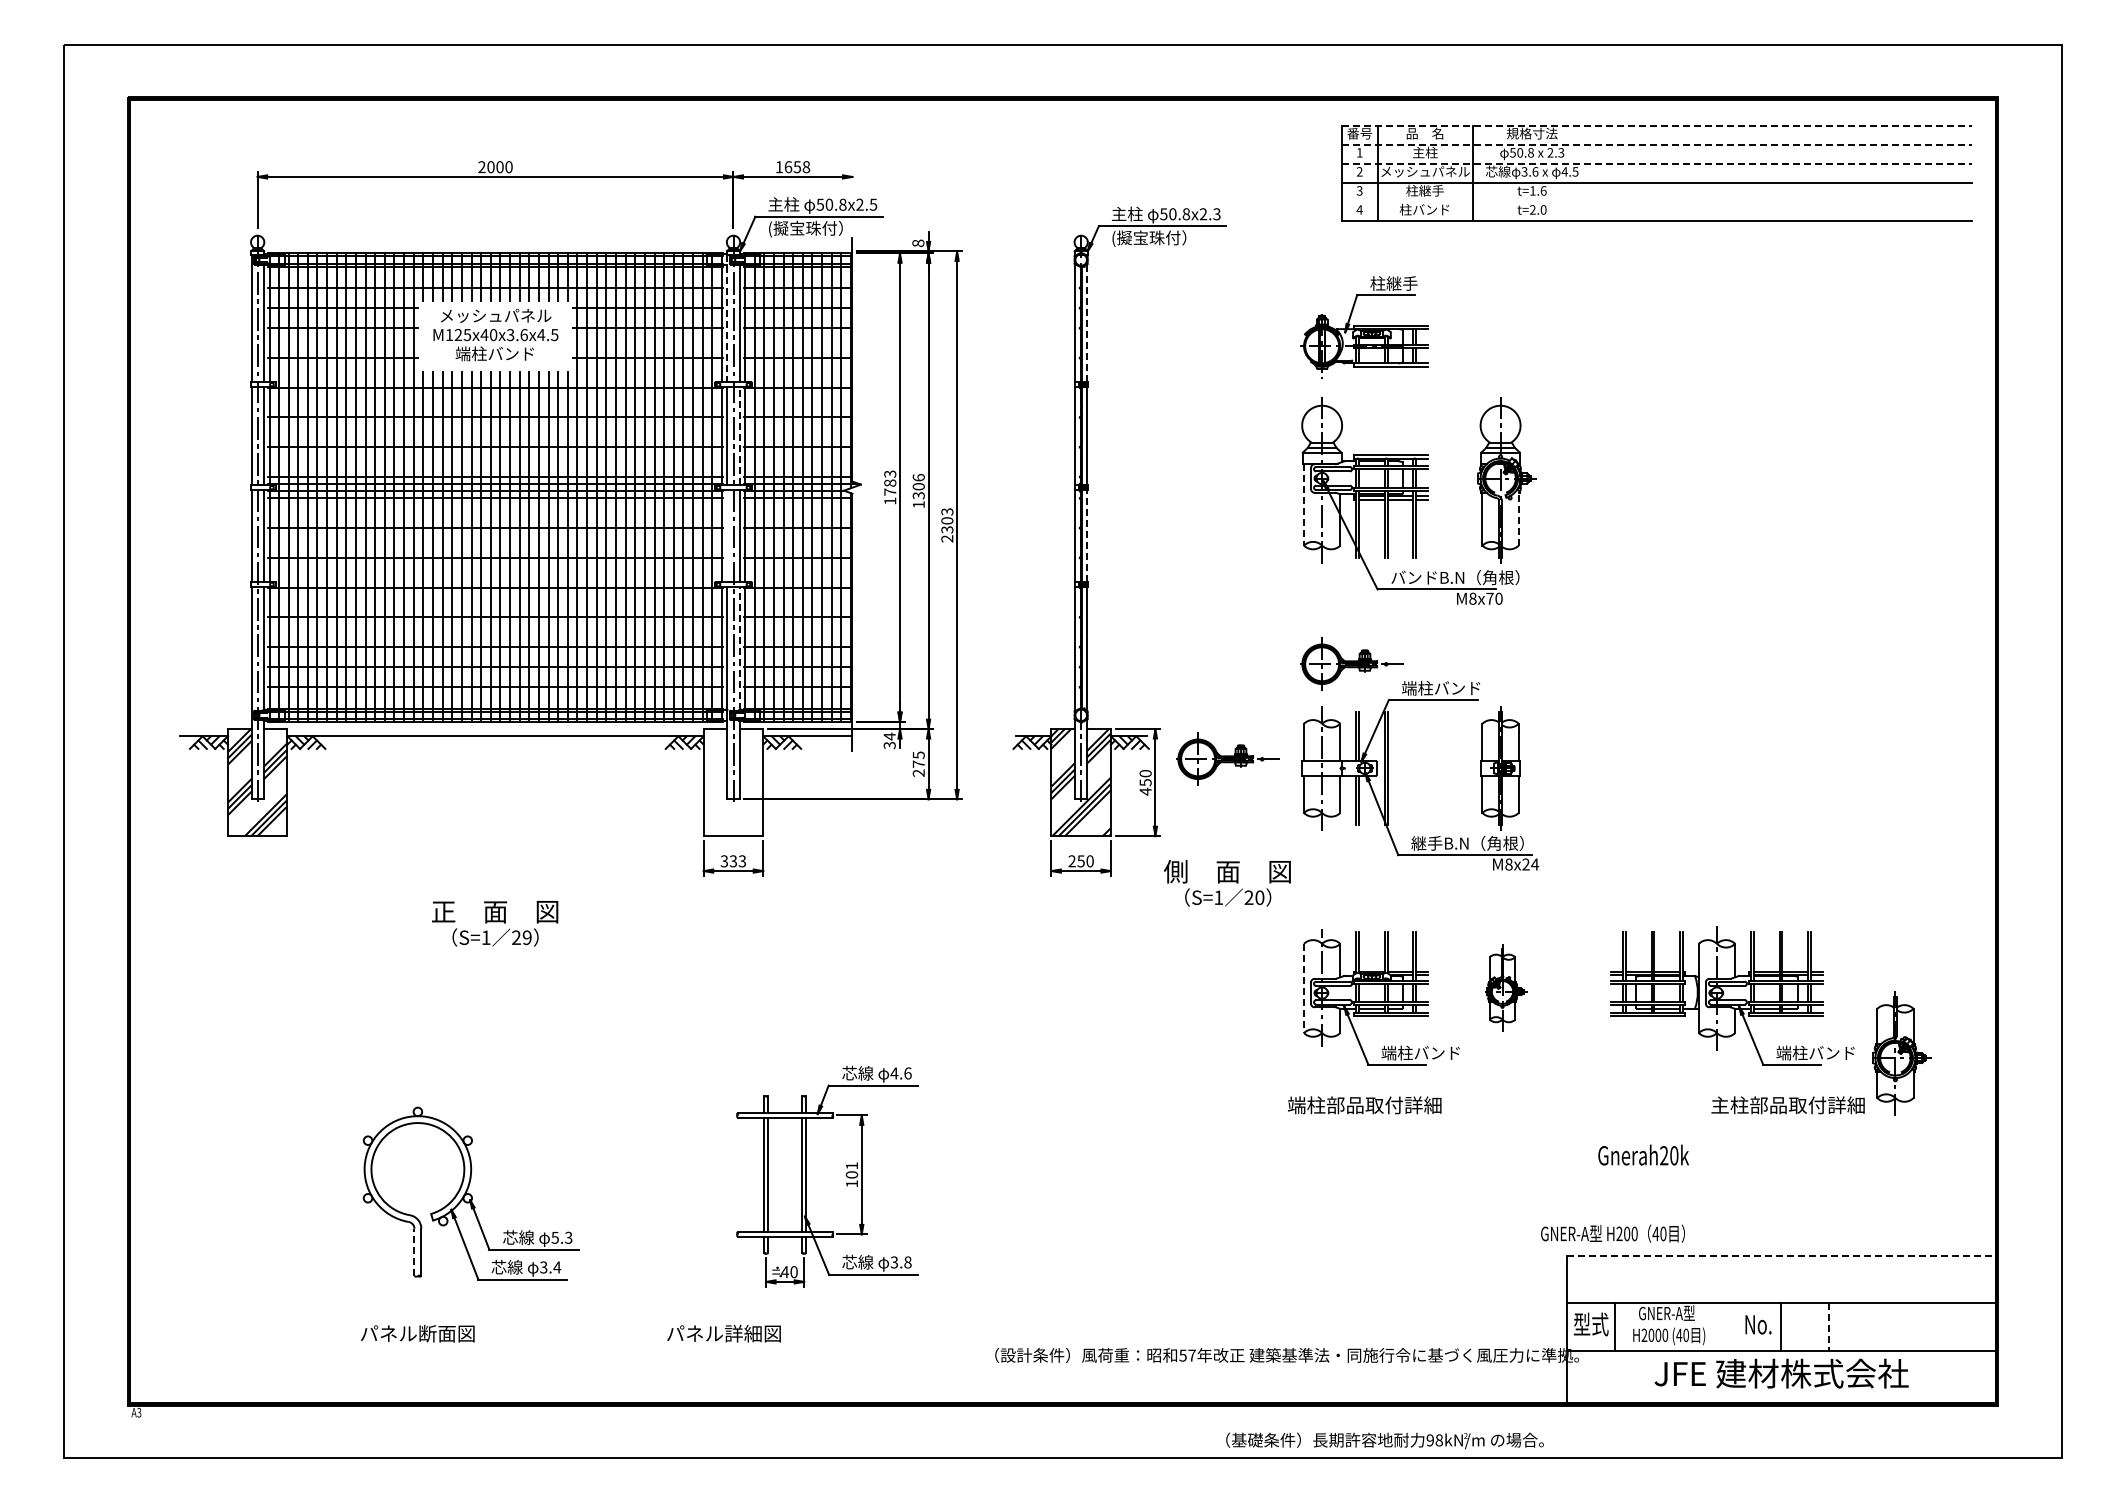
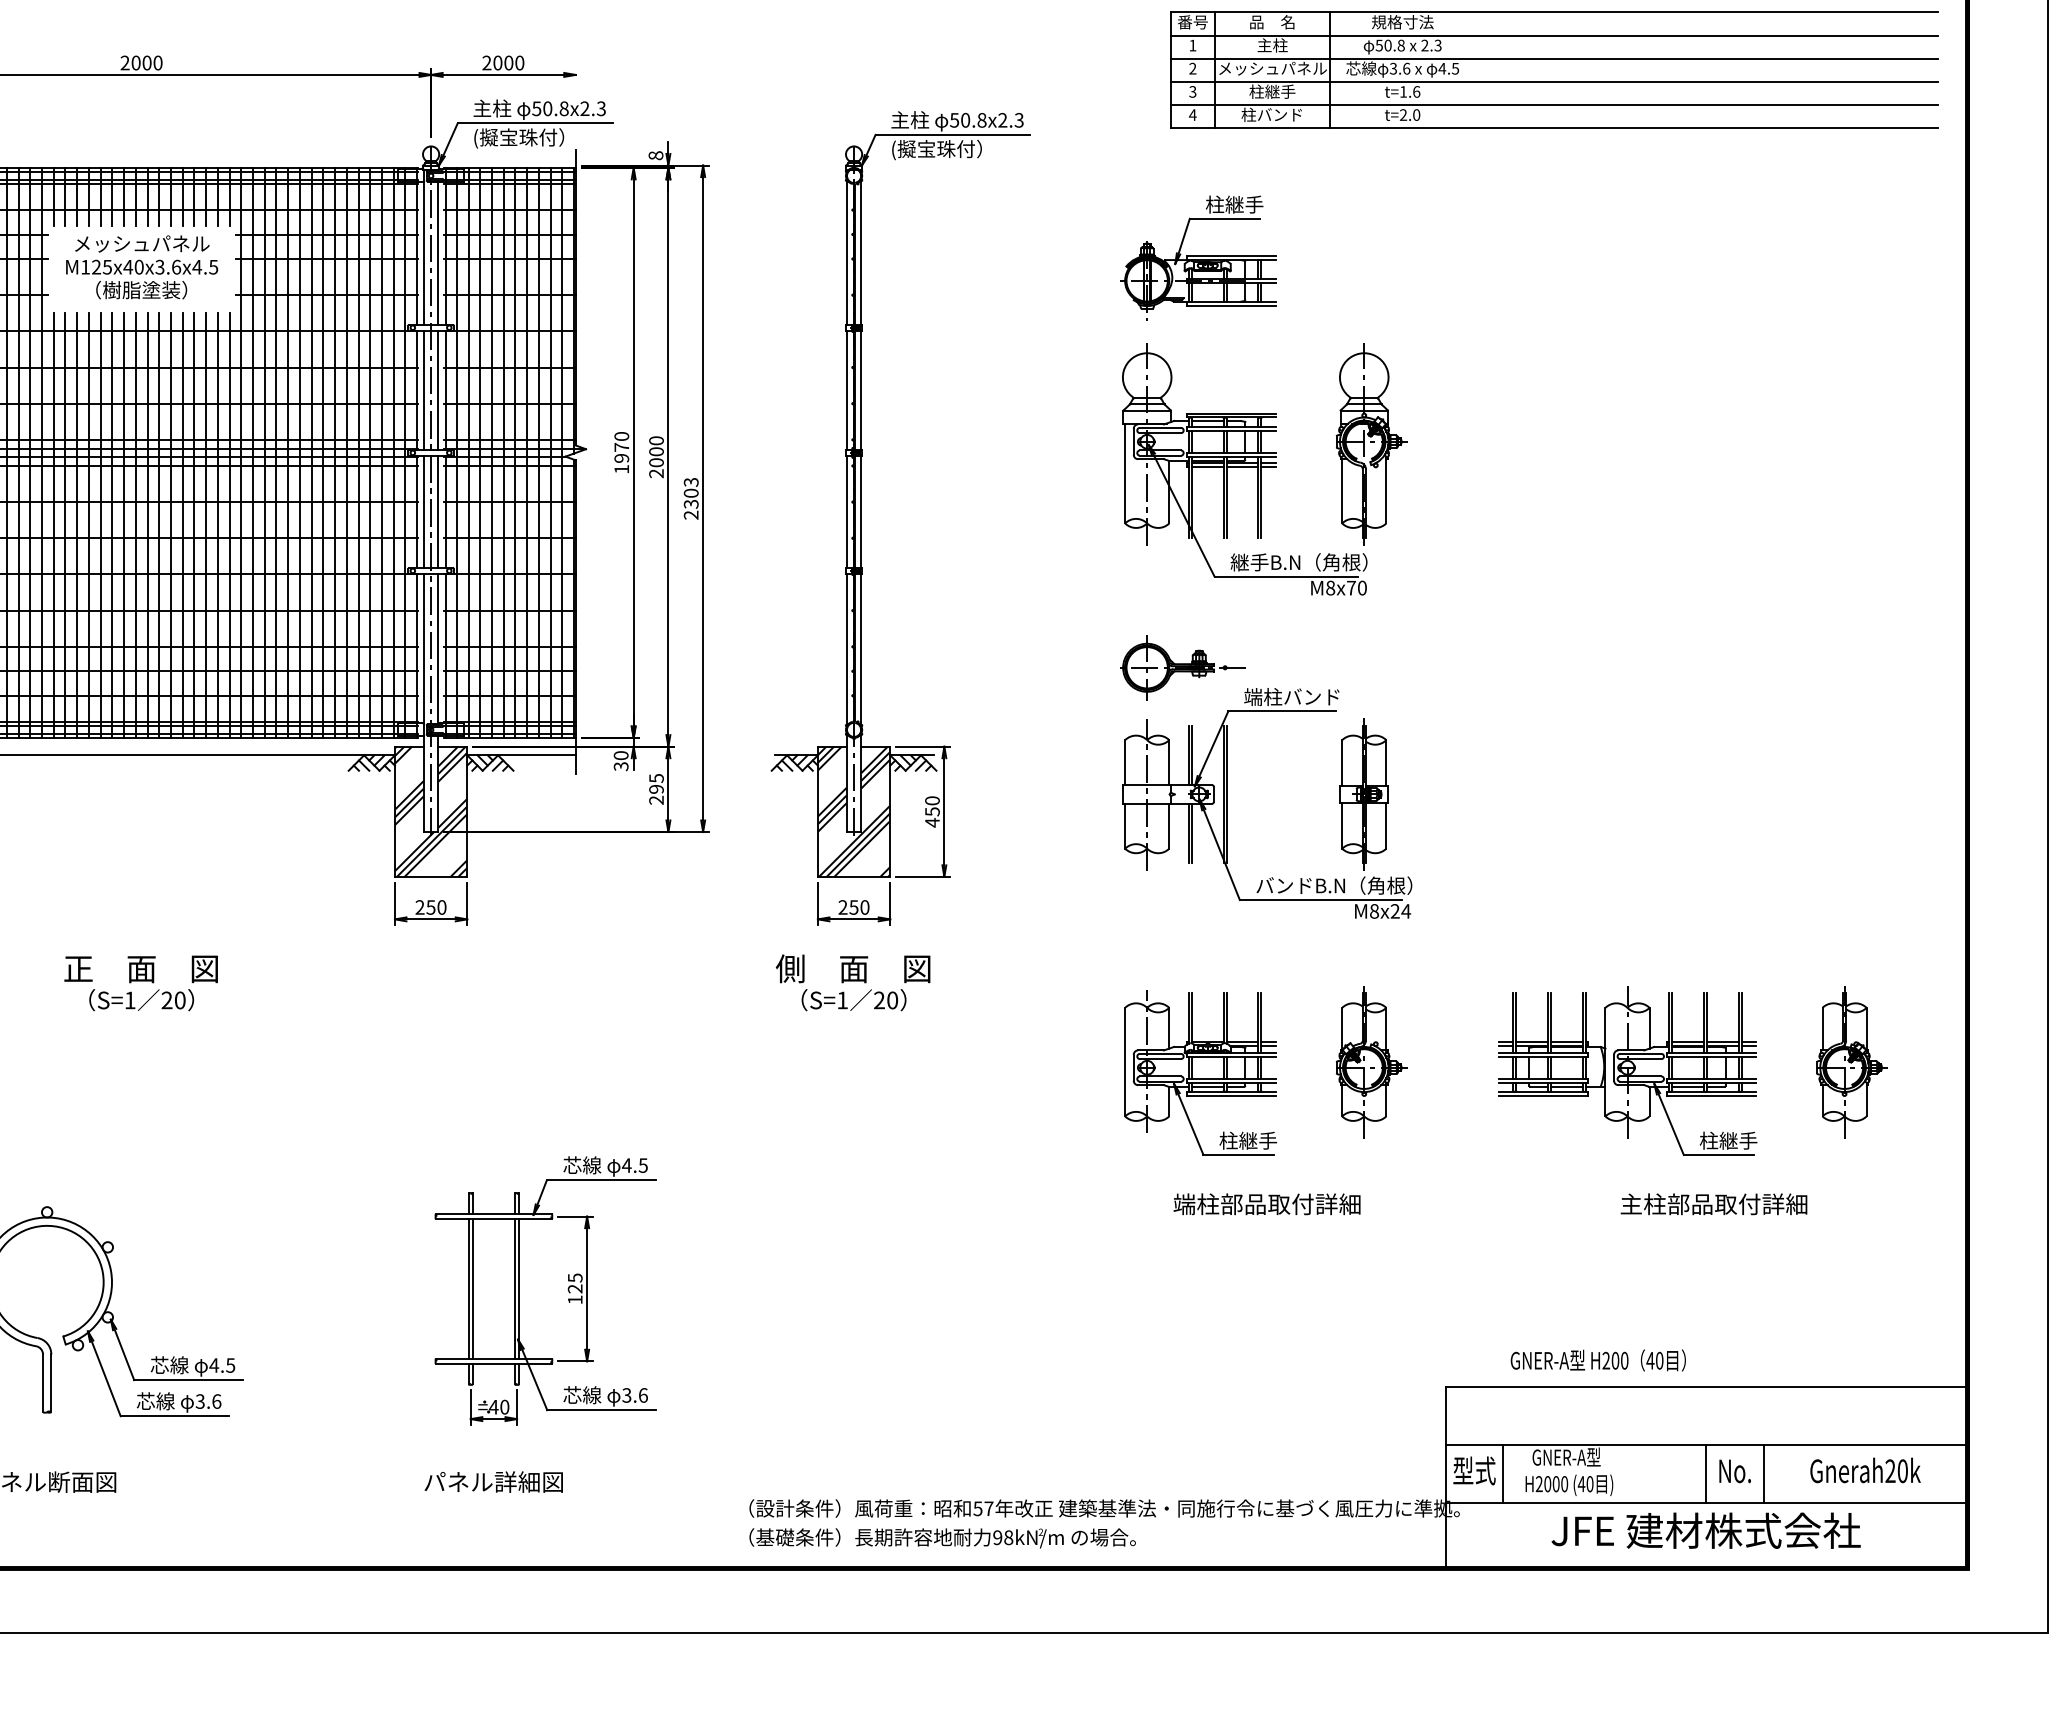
line: (1657, 125) -> (1555, 12), dashed -> solid
line: (1657, 144) -> (1555, 35), dashed -> solid
line: (1657, 163) -> (1555, 58), dashed -> solid
text: (792, 167) -> (502, 63), 1658 -> 2000
line: (1656, 201) -> (1553, 104), added
text: (873, 204) -> (601, 108), 50.8x2.5 -> 50.8x2.3
line: (727, 318) -> (423, 247), dashed -> solid
line: (1087, 318) -> (861, 247), dashed -> solid
text: (494, 353) -> (140, 289), 端柱バンド -> （樹脂塗装）
line: (739, 435) -> (438, 389), dashed -> solid
text: (890, 482) -> (622, 446), 1783 -> 1970
text: (918, 491) -> (656, 457), 1306 -> 2000
line: (1304, 505) -> (1125, 474), dashed -> solid
line: (1518, 517) -> (1386, 489), dashed -> solid
line: (1087, 535) -> (861, 511), dashed -> solid
line: (727, 536) -> (423, 512), added
text: (1454, 577) -> (1308, 562), バンドB.N（角根） -> 継手B.N（角根）
line: (739, 648) -> (438, 648), dashed -> solid
text: (889, 736) -> (620, 755), 34 -> 30
part: (1227, 758) -> (1032, 782), removed
text: (918, 763) -> (656, 788), 275 -> 295
hatch: (733, 782) -> (431, 811), added
text: (1475, 842) -> (1333, 884), 継手B.N（角根） -> バンドB.N（角根）
text: (733, 861) -> (431, 907), 333 -> 250
text: (1227, 883) -> (853, 983), moved
text: (526, 937) -> (179, 1000), 29 -> 20
line: (1304, 988) -> (1125, 1062), dashed -> solid
part: (1506, 988) -> (1371, 1062), size x1.43
text: (1420, 1052) -> (1266, 1140), 端柱バンド -> 柱継手
text: (1815, 1052) -> (1747, 1140), 端柱バンド -> 柱継手
part: (1901, 1053) -> (1851, 1062), moved
text: (907, 1073) -> (642, 1165), 4.6 -> 4.5
text: (1364, 1105) -> (1266, 1204), moved
text: (1643, 1154) -> (1865, 1469), moved
text: (852, 1170) -> (575, 1283), 101 -> 125
text: (1612, 1233) -> (1597, 1360), moved
text: (561, 1237) -> (221, 1365), 5.3 -> 4.5
line: (414, 1252) -> (43, 1383), dashed -> solid
line: (1781, 1255) -> (1705, 1386), dashed -> solid
text: (907, 1262) -> (642, 1395), 3.8 -> 3.6
text: (557, 1267) -> (216, 1401), 3.4 -> 3.6
text: (1758, 1324) -> (1735, 1470), moved
line: (1829, 1327) -> (1764, 1474), dashed -> solid
text: (723, 1333) -> (493, 1481), moved
text: (1384, 1440) -> (942, 1537), moved

